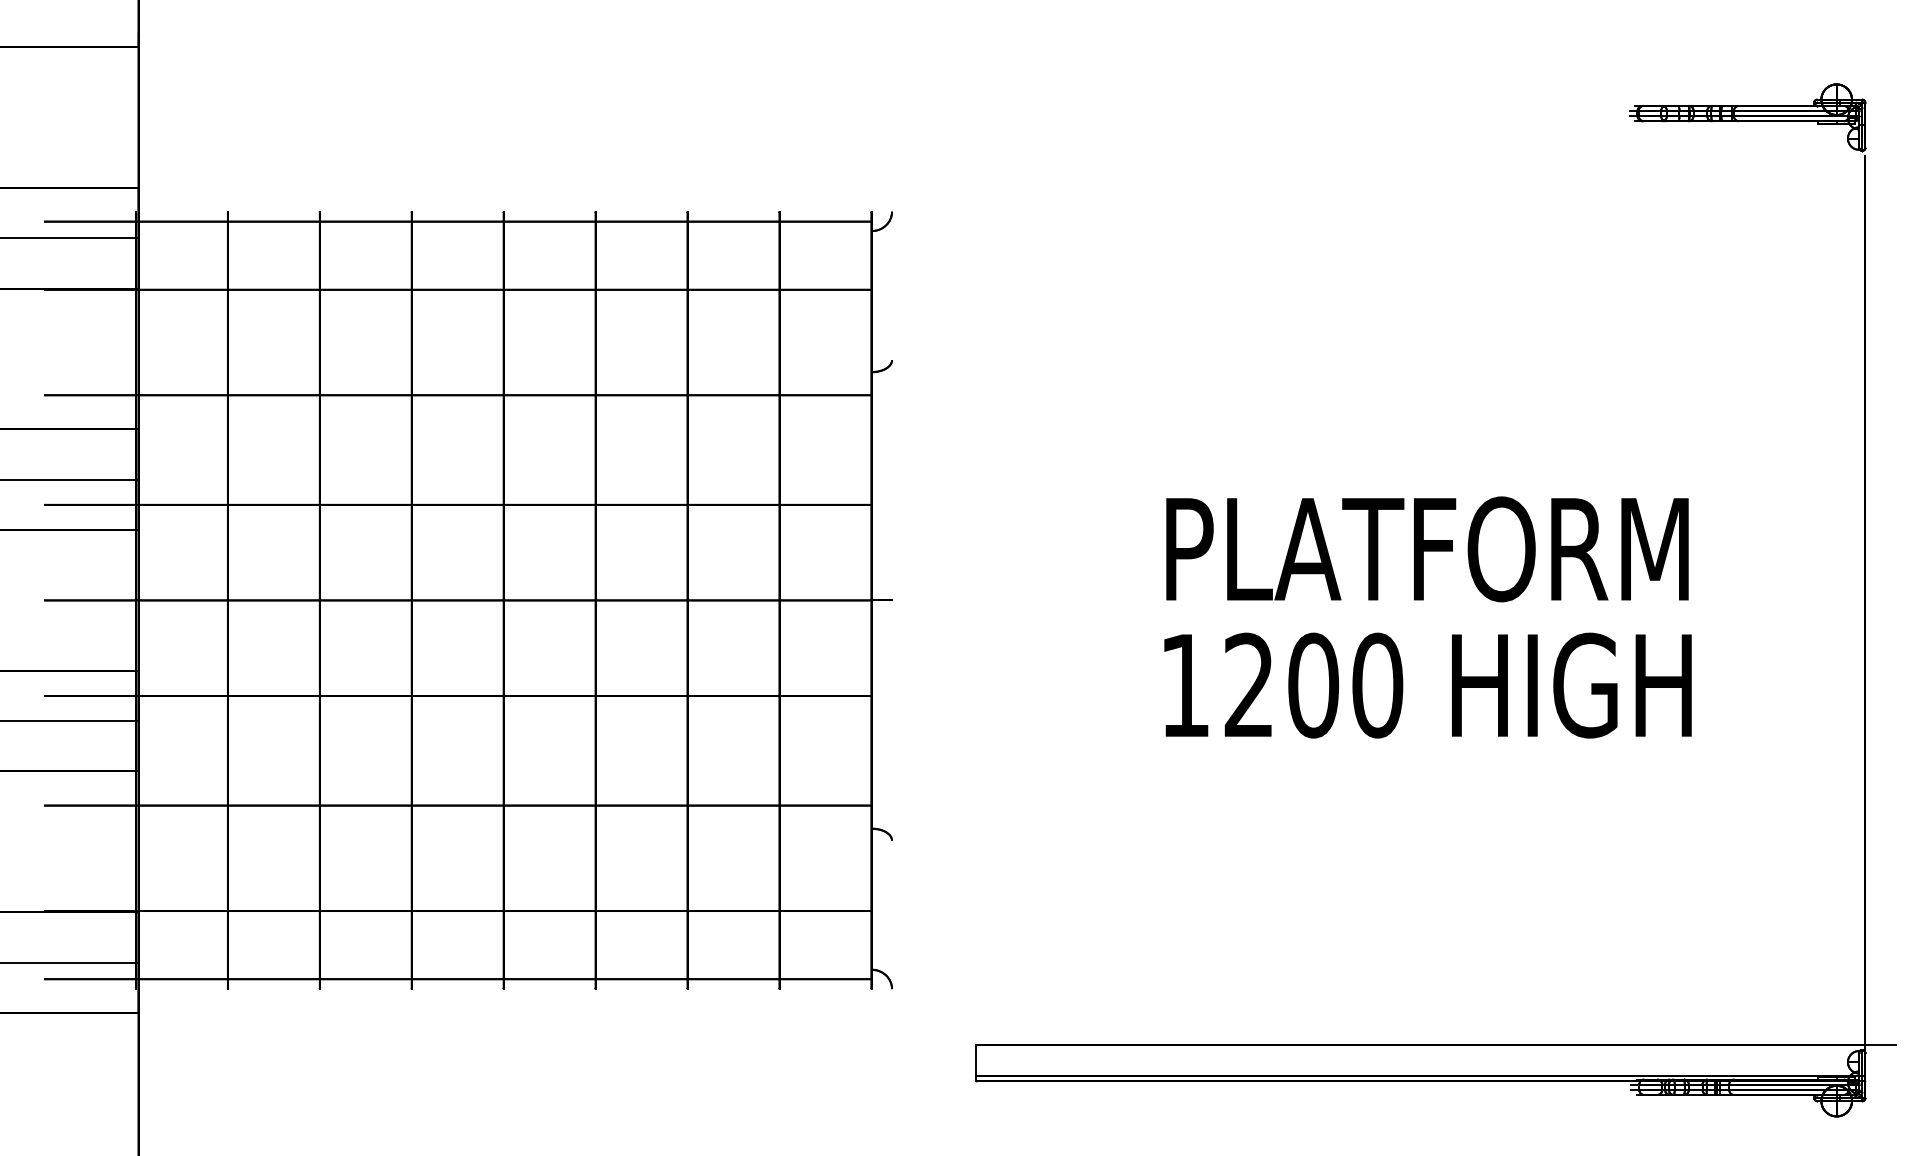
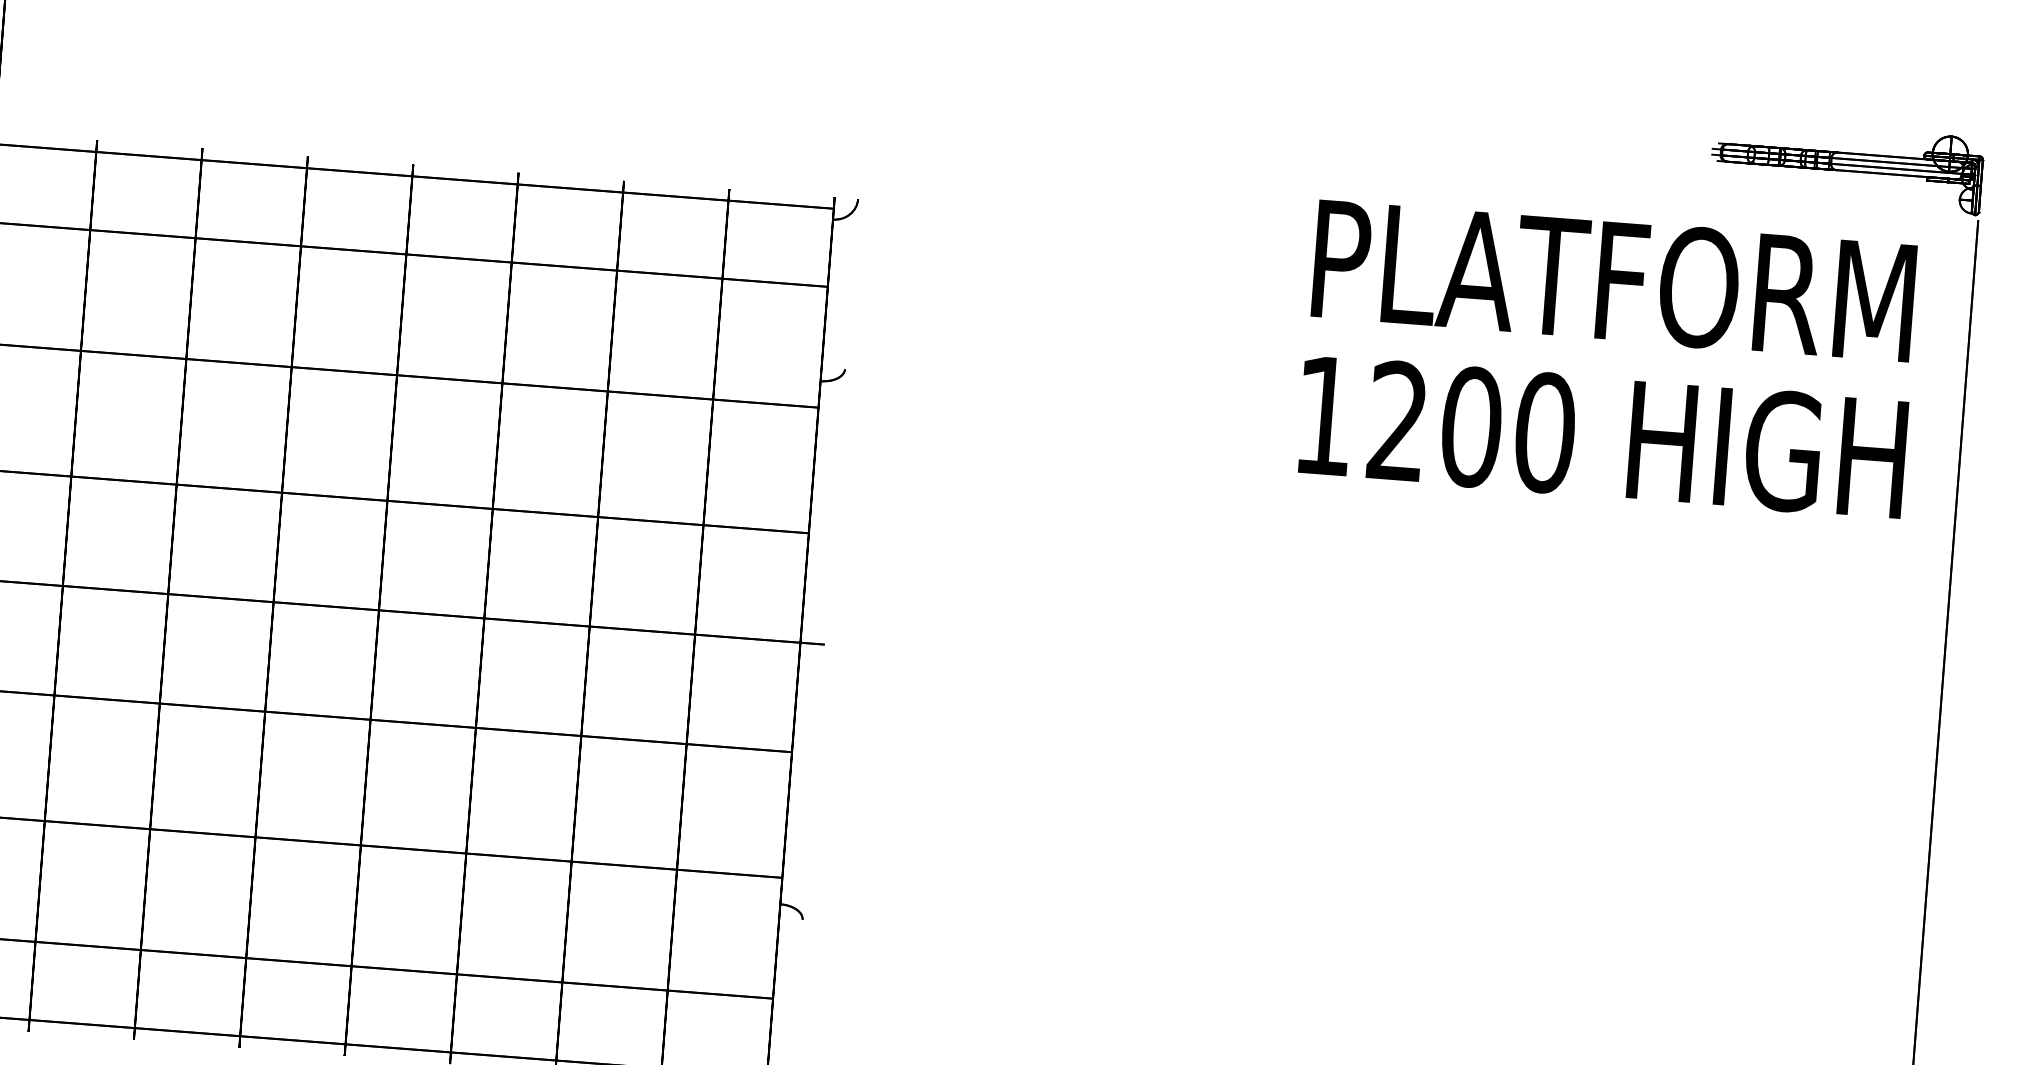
text: (1427, 617) -> (1608, 359), moved

